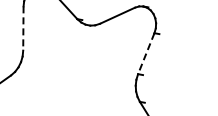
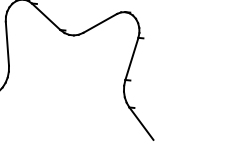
line: (23, 29) -> (7, 44), dashed -> solid
line: (145, 54) -> (131, 59), dashed -> solid

